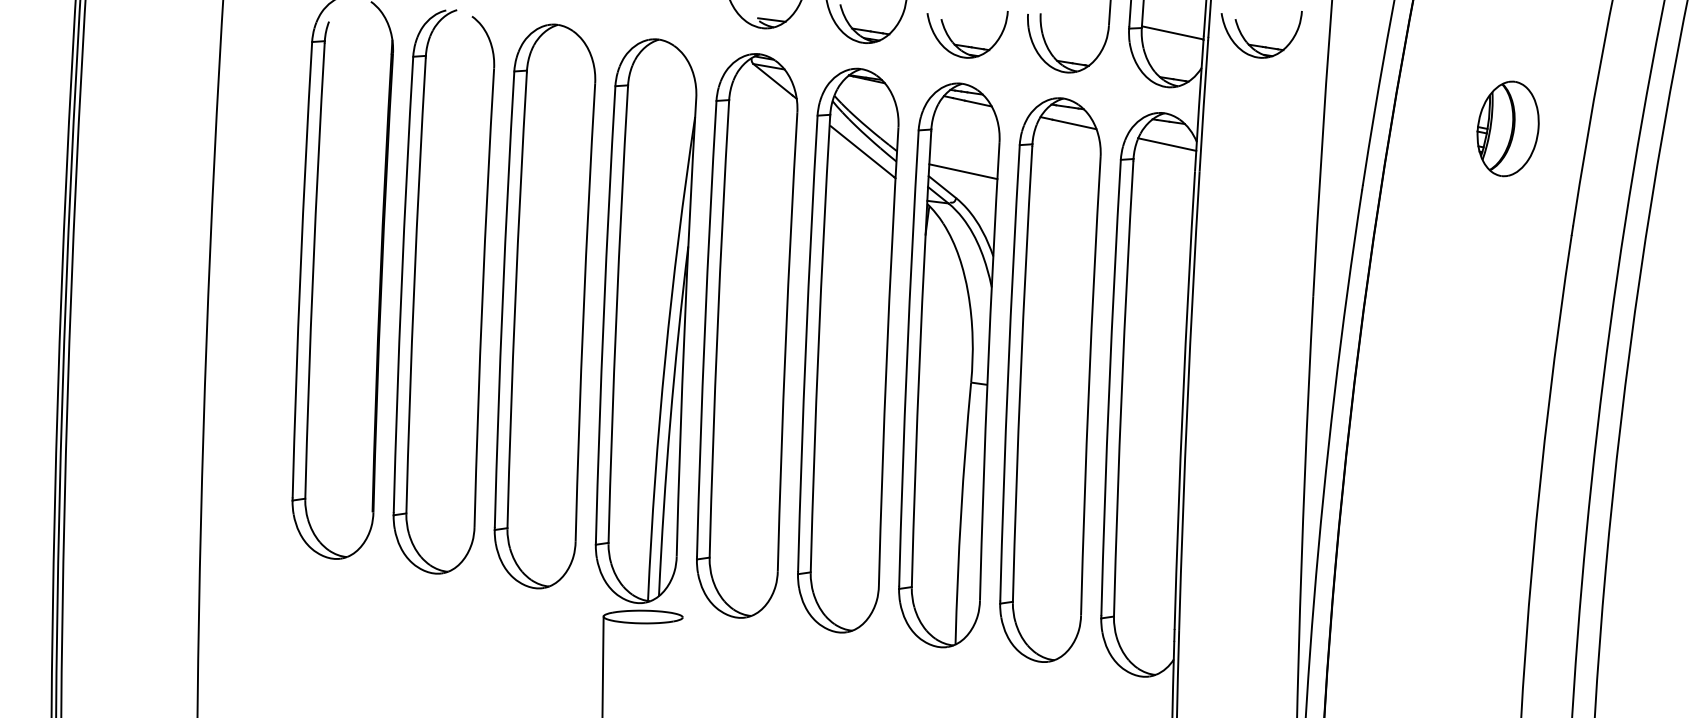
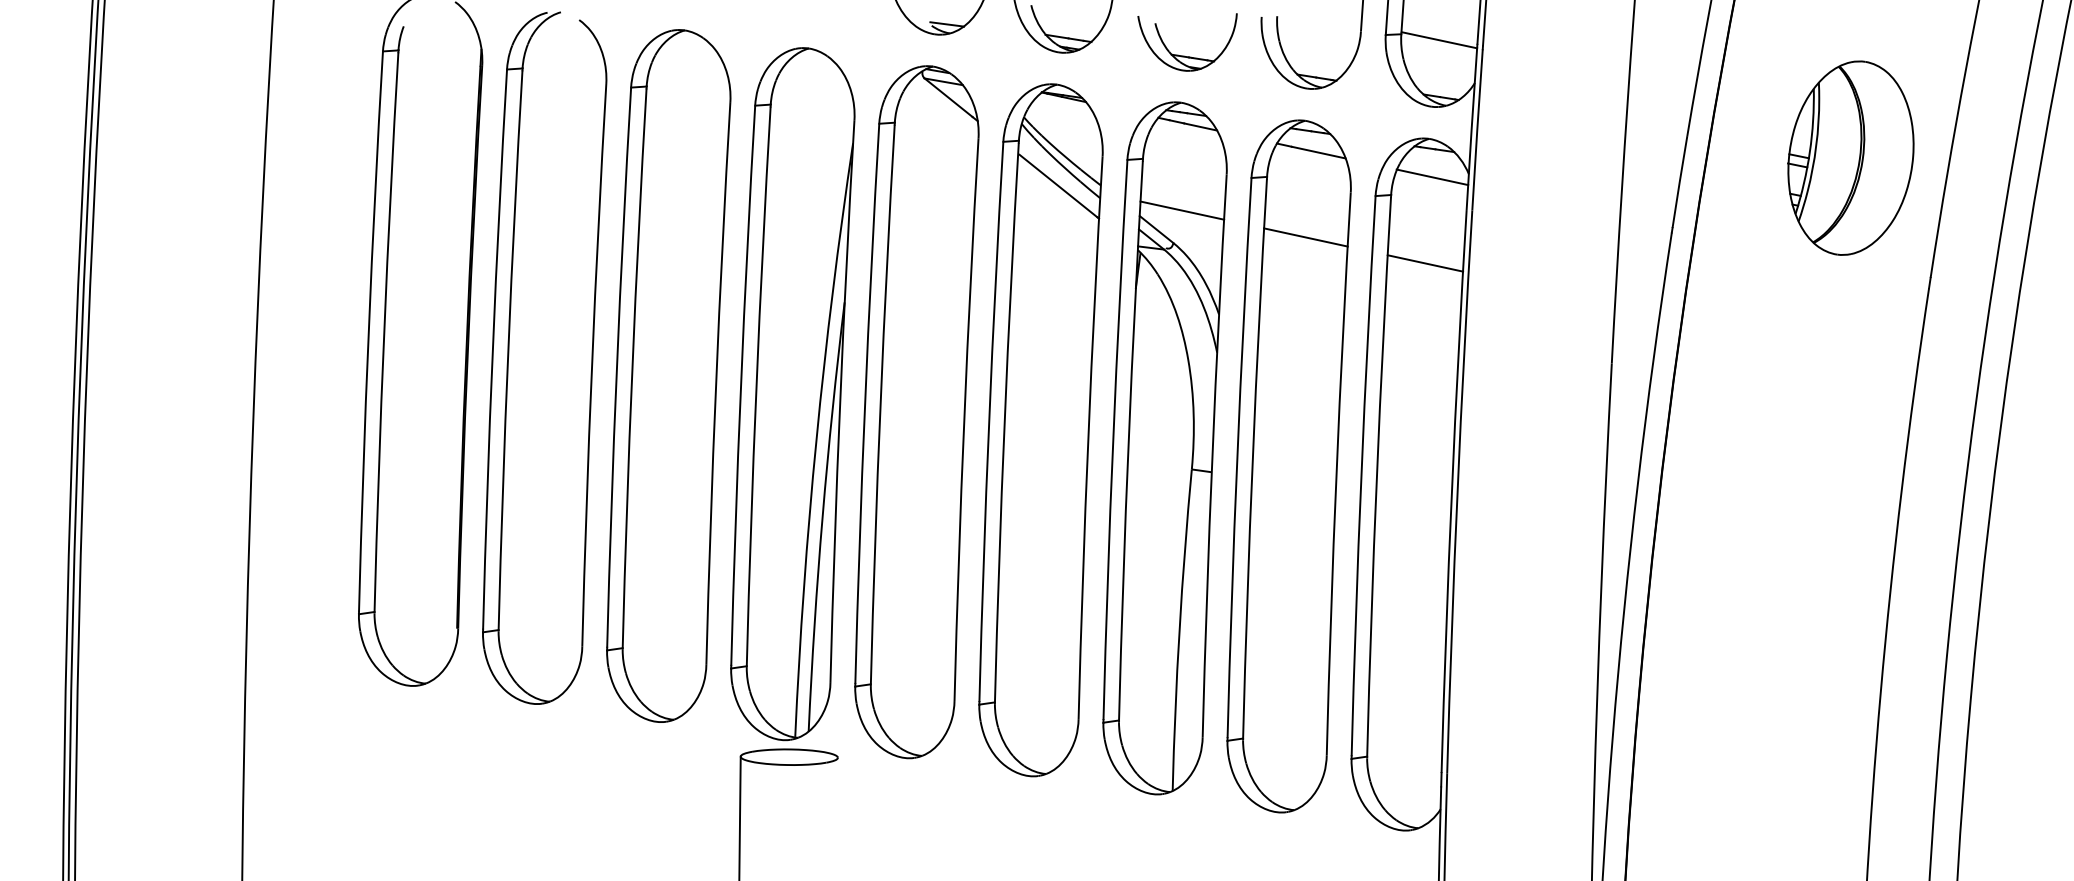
part: (1259, 45) -> (1545, 55), removed
part: (1507, 128) -> (1850, 157), size x1.67
line: (1063, 193) -> (1305, 237), added
line: (1161, 214) -> (1425, 263), added

